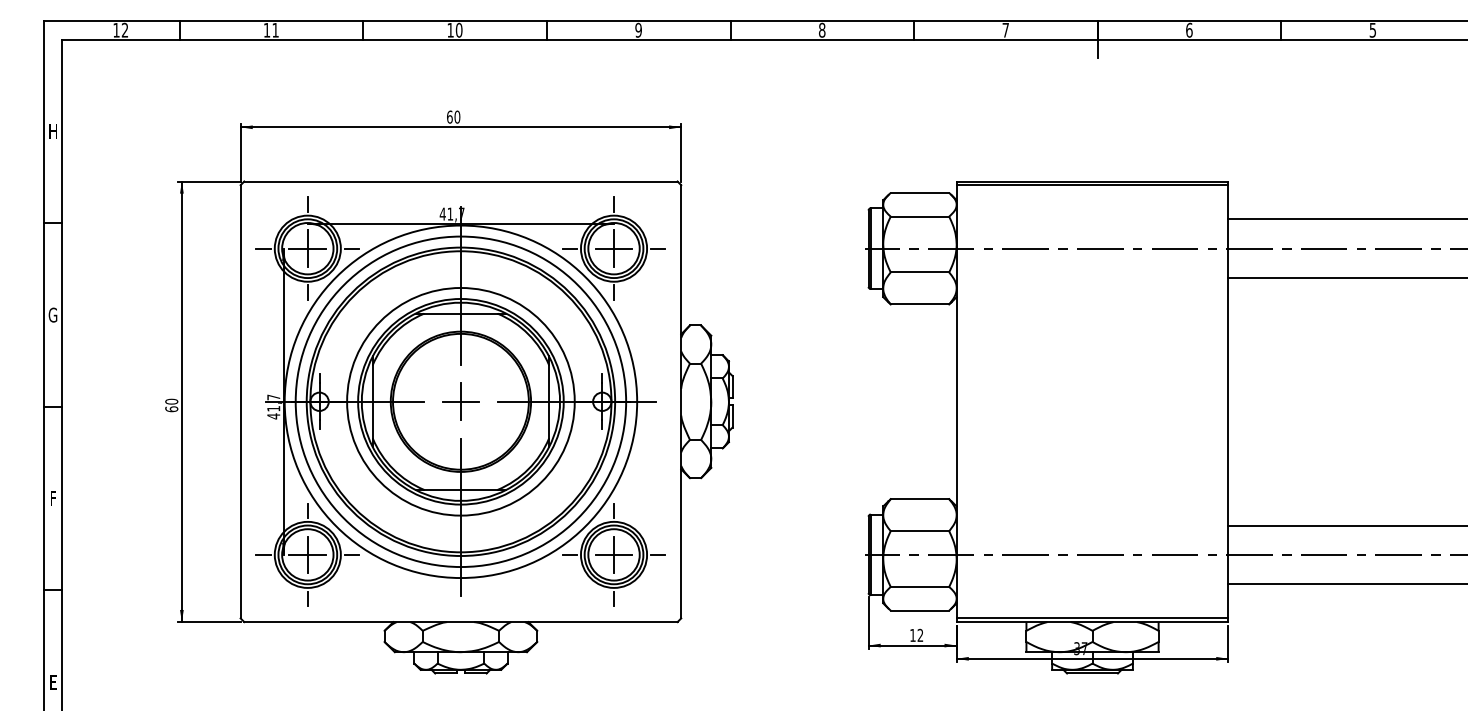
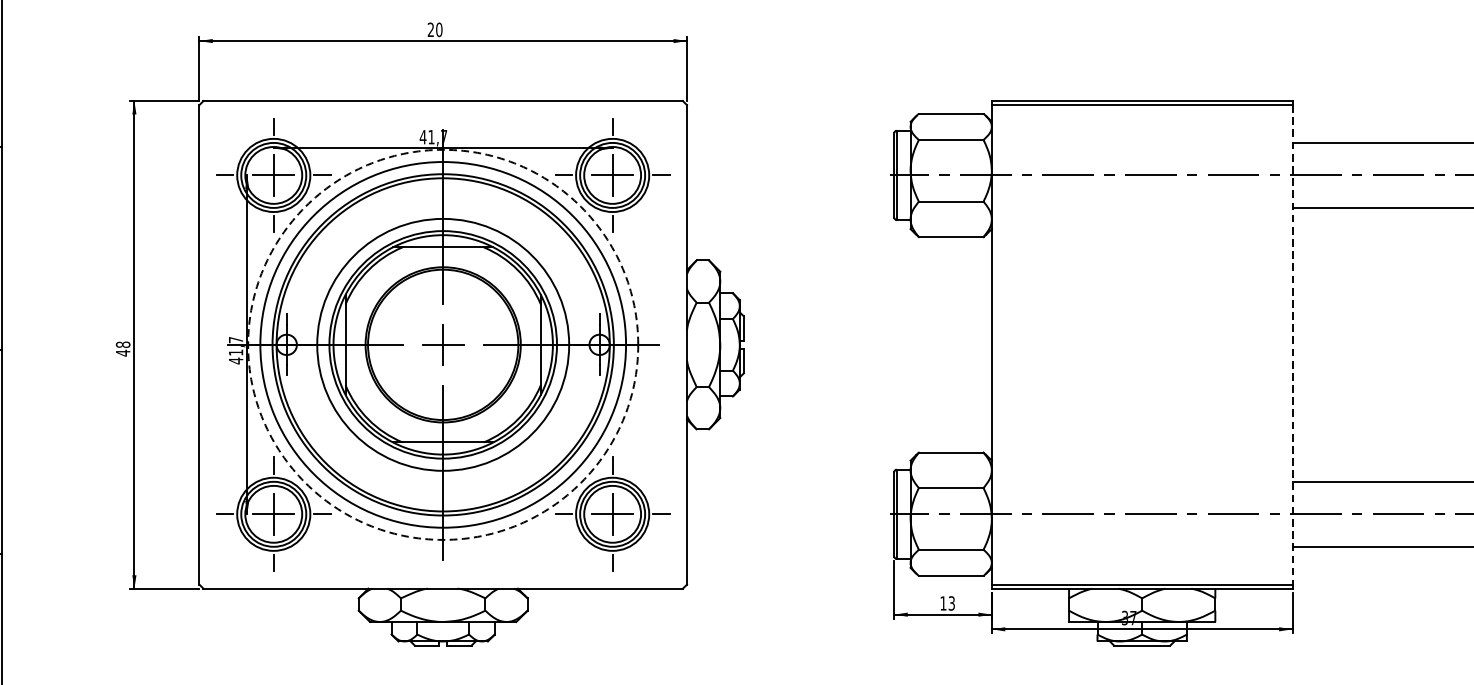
text: (449, 116) -> (430, 29), 60 -> 20
circle: (460, 401) -> (442, 344), solid -> dashed
line: (1228, 401) -> (1292, 344), solid -> dashed
text: (171, 405) -> (122, 348), 60 -> 48
text: (920, 635) -> (951, 603), 12 -> 13

